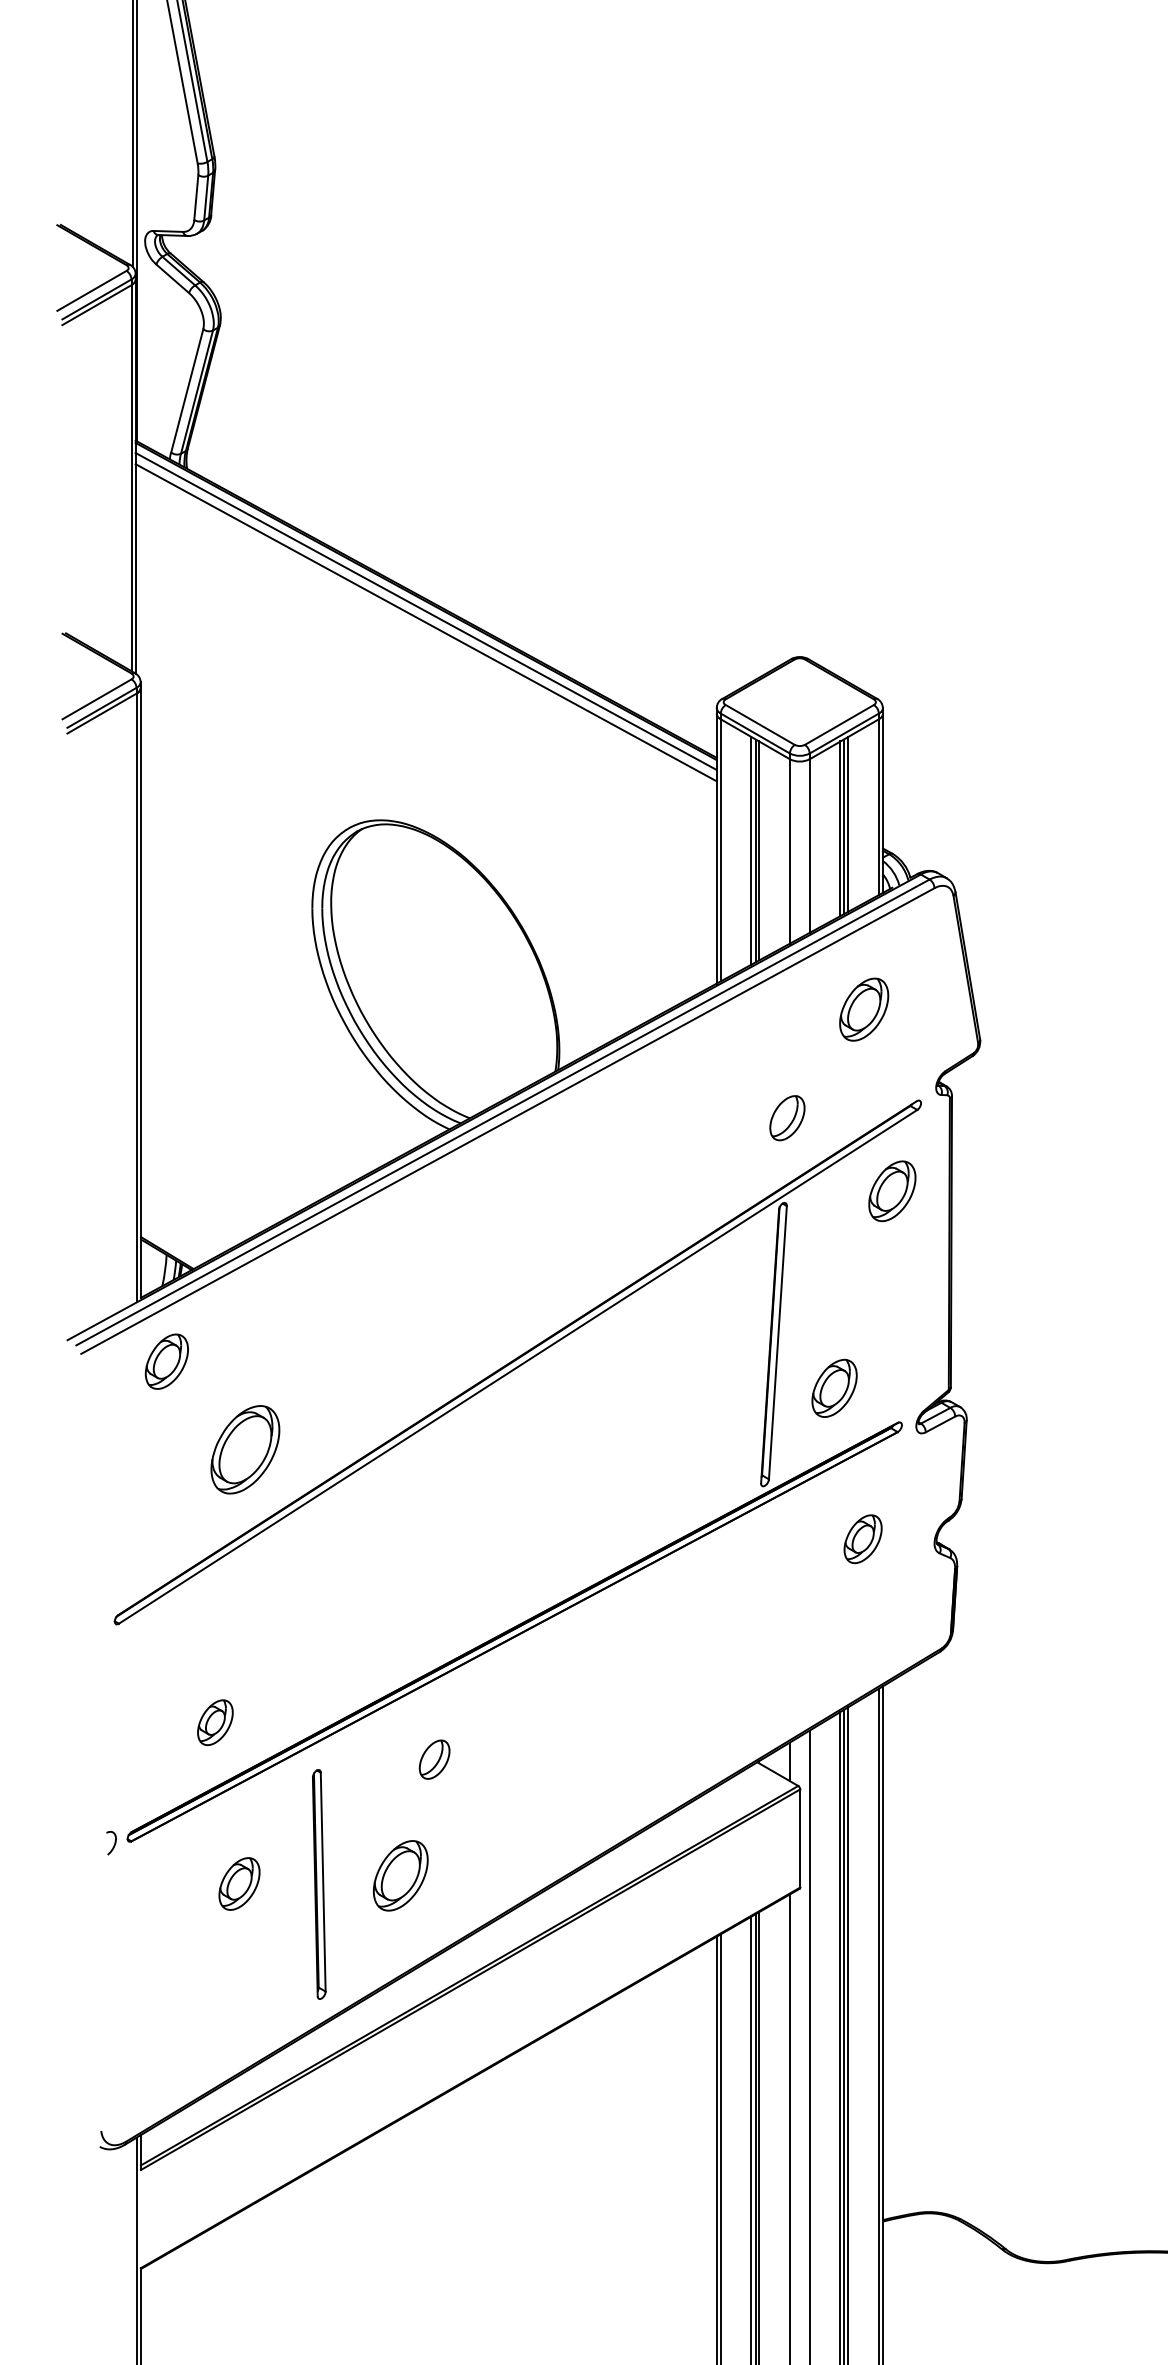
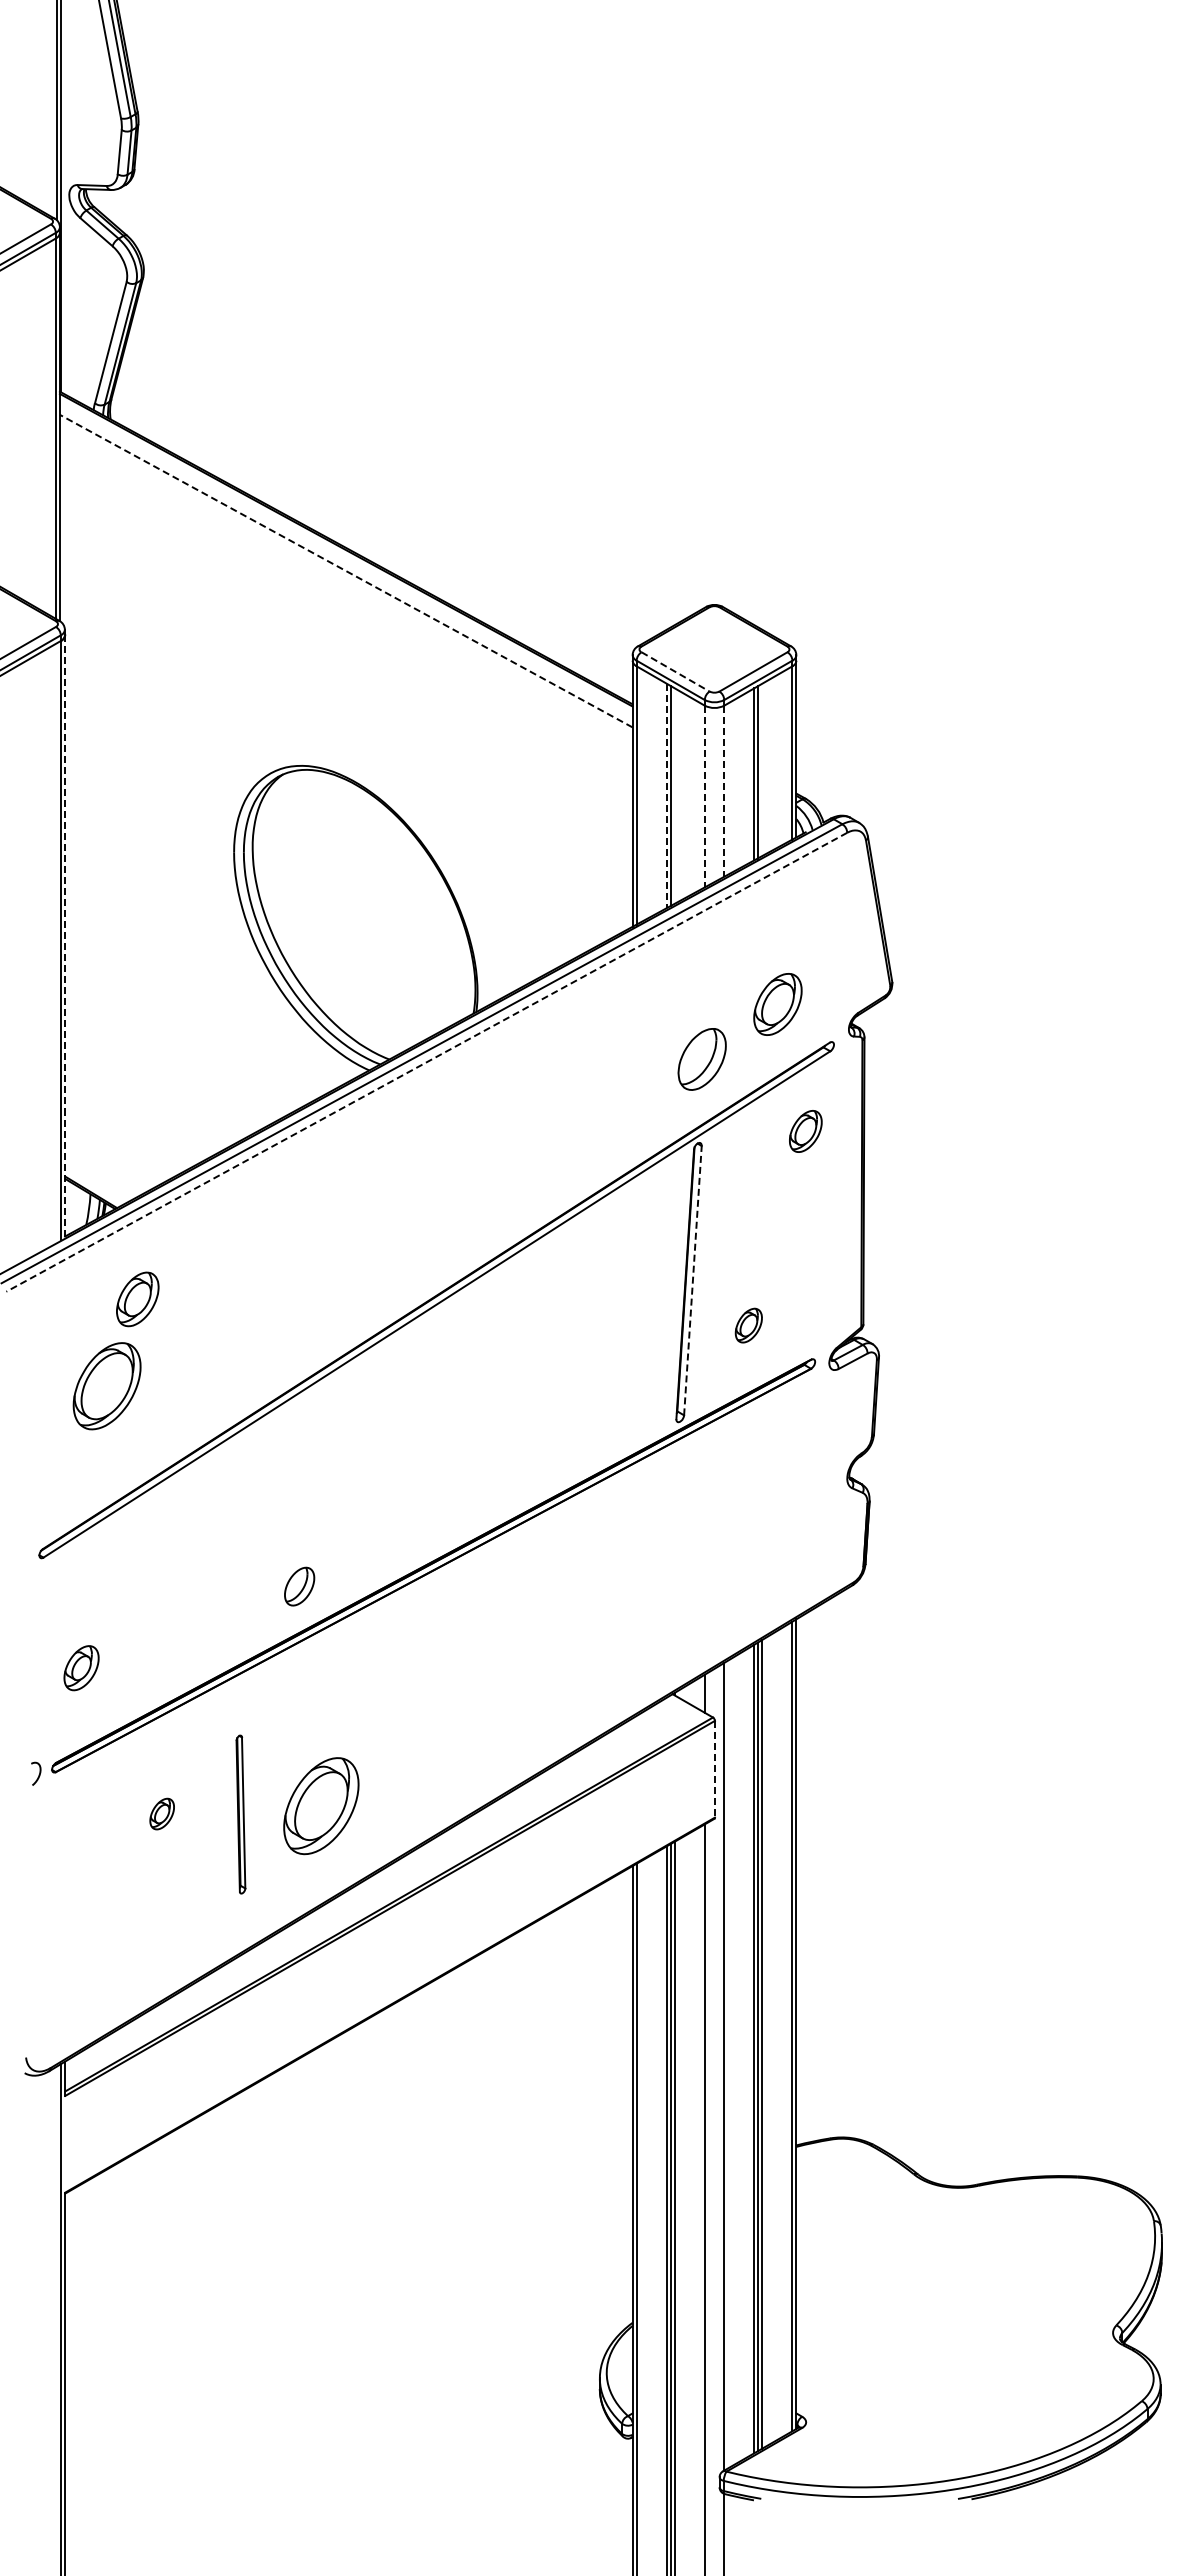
line: (425, 610) -> (345, 559), removed
line: (425, 622) -> (345, 570), solid -> dashed
line: (761, 725) -> (676, 672), solid -> dashed
line: (848, 824) -> (762, 769), removed
line: (809, 846) -> (724, 791), solid -> dashed
line: (759, 850) -> (674, 795), removed
line: (751, 851) -> (666, 796), solid -> dashed
line: (789, 851) -> (704, 796), solid -> dashed
line: (141, 992) -> (65, 935), solid -> dashed
part: (863, 1009) -> (777, 1004), moved
part: (787, 1118) -> (702, 1059), size x1.4
line: (507, 1121) -> (426, 1062), solid -> dashed
part: (892, 1191) -> (805, 1131), size x0.7
line: (777, 1342) -> (692, 1280), solid -> dashed
part: (166, 1361) -> (137, 1299), moved
part: (834, 1388) -> (748, 1325), size x0.6
part: (244, 1450) -> (106, 1386), moved
part: (862, 1538) -> (776, 1473), removed
part: (215, 1723) -> (81, 1668), moved
part: (434, 1759) -> (299, 1586), moved
line: (799, 1838) -> (714, 1769), solid -> dashed
part: (400, 1875) -> (320, 1805), size x1.4
part: (238, 1883) -> (161, 1813), size x0.6
part: (318, 1884) -> (240, 1814), size x0.7

